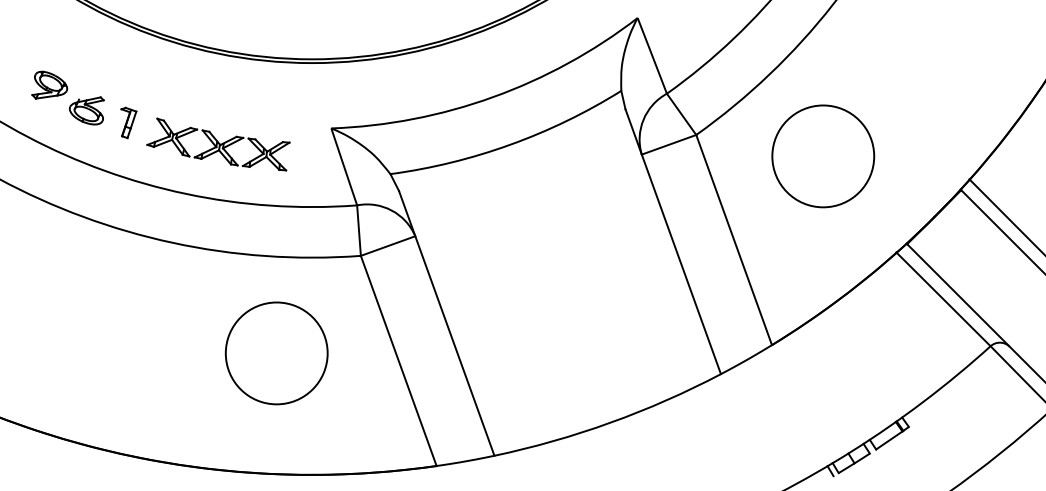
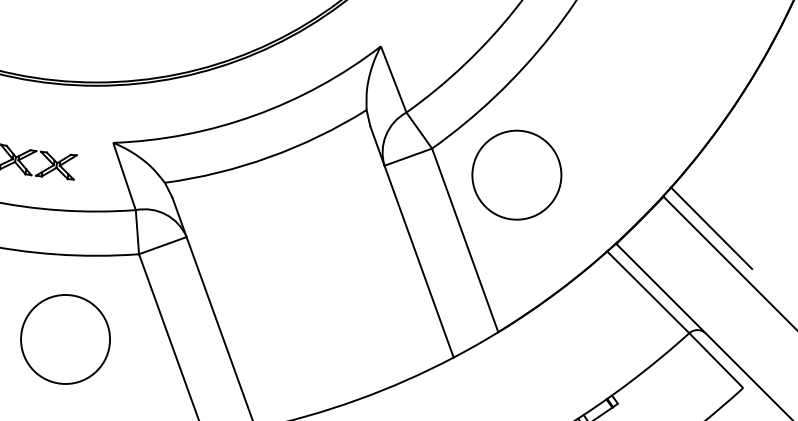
circle: (823, 156) -> (517, 175), moved

